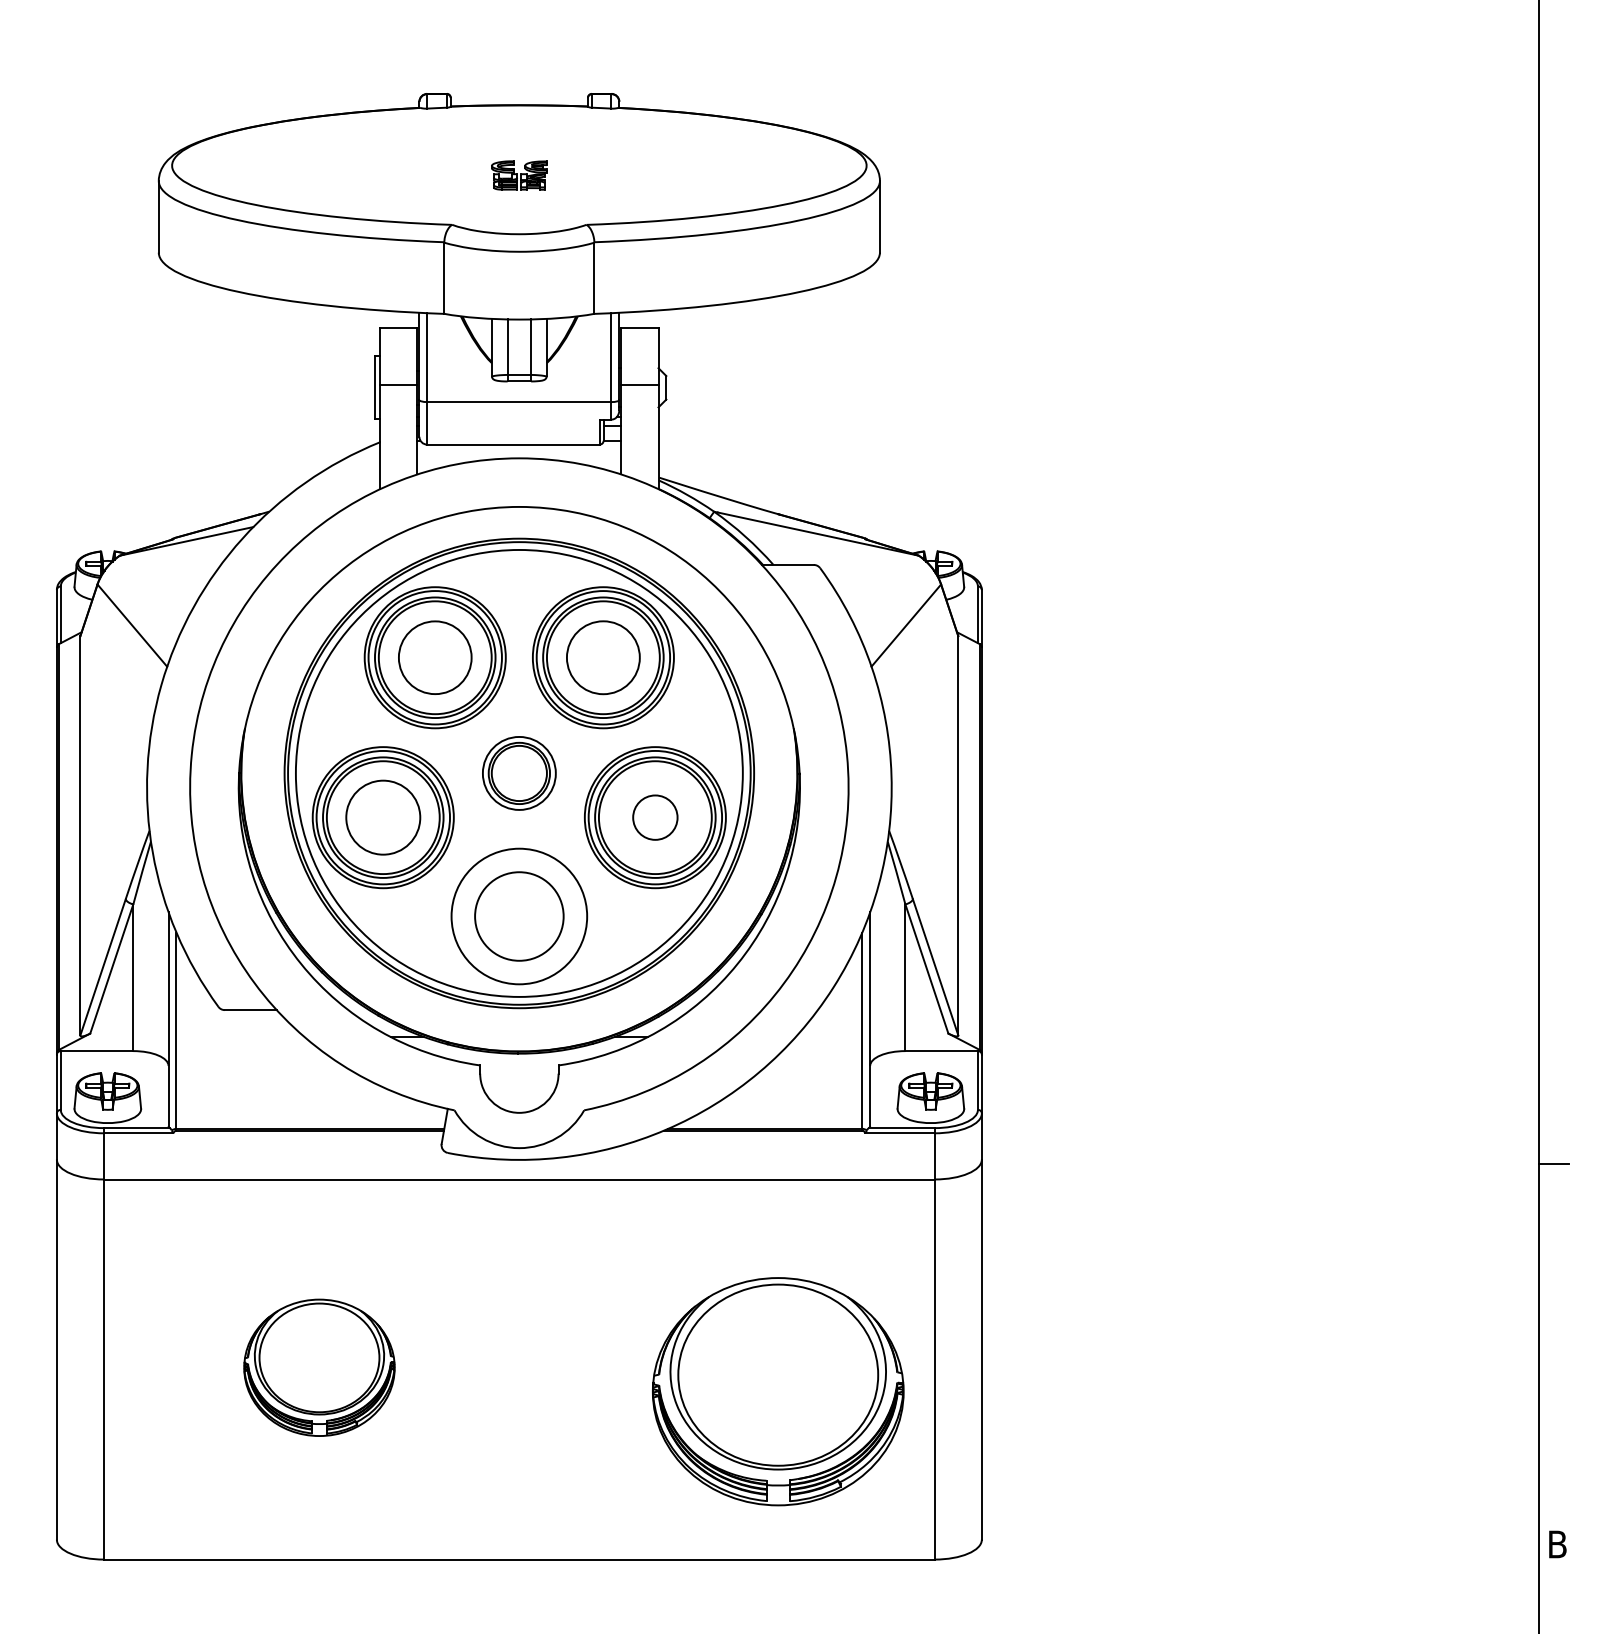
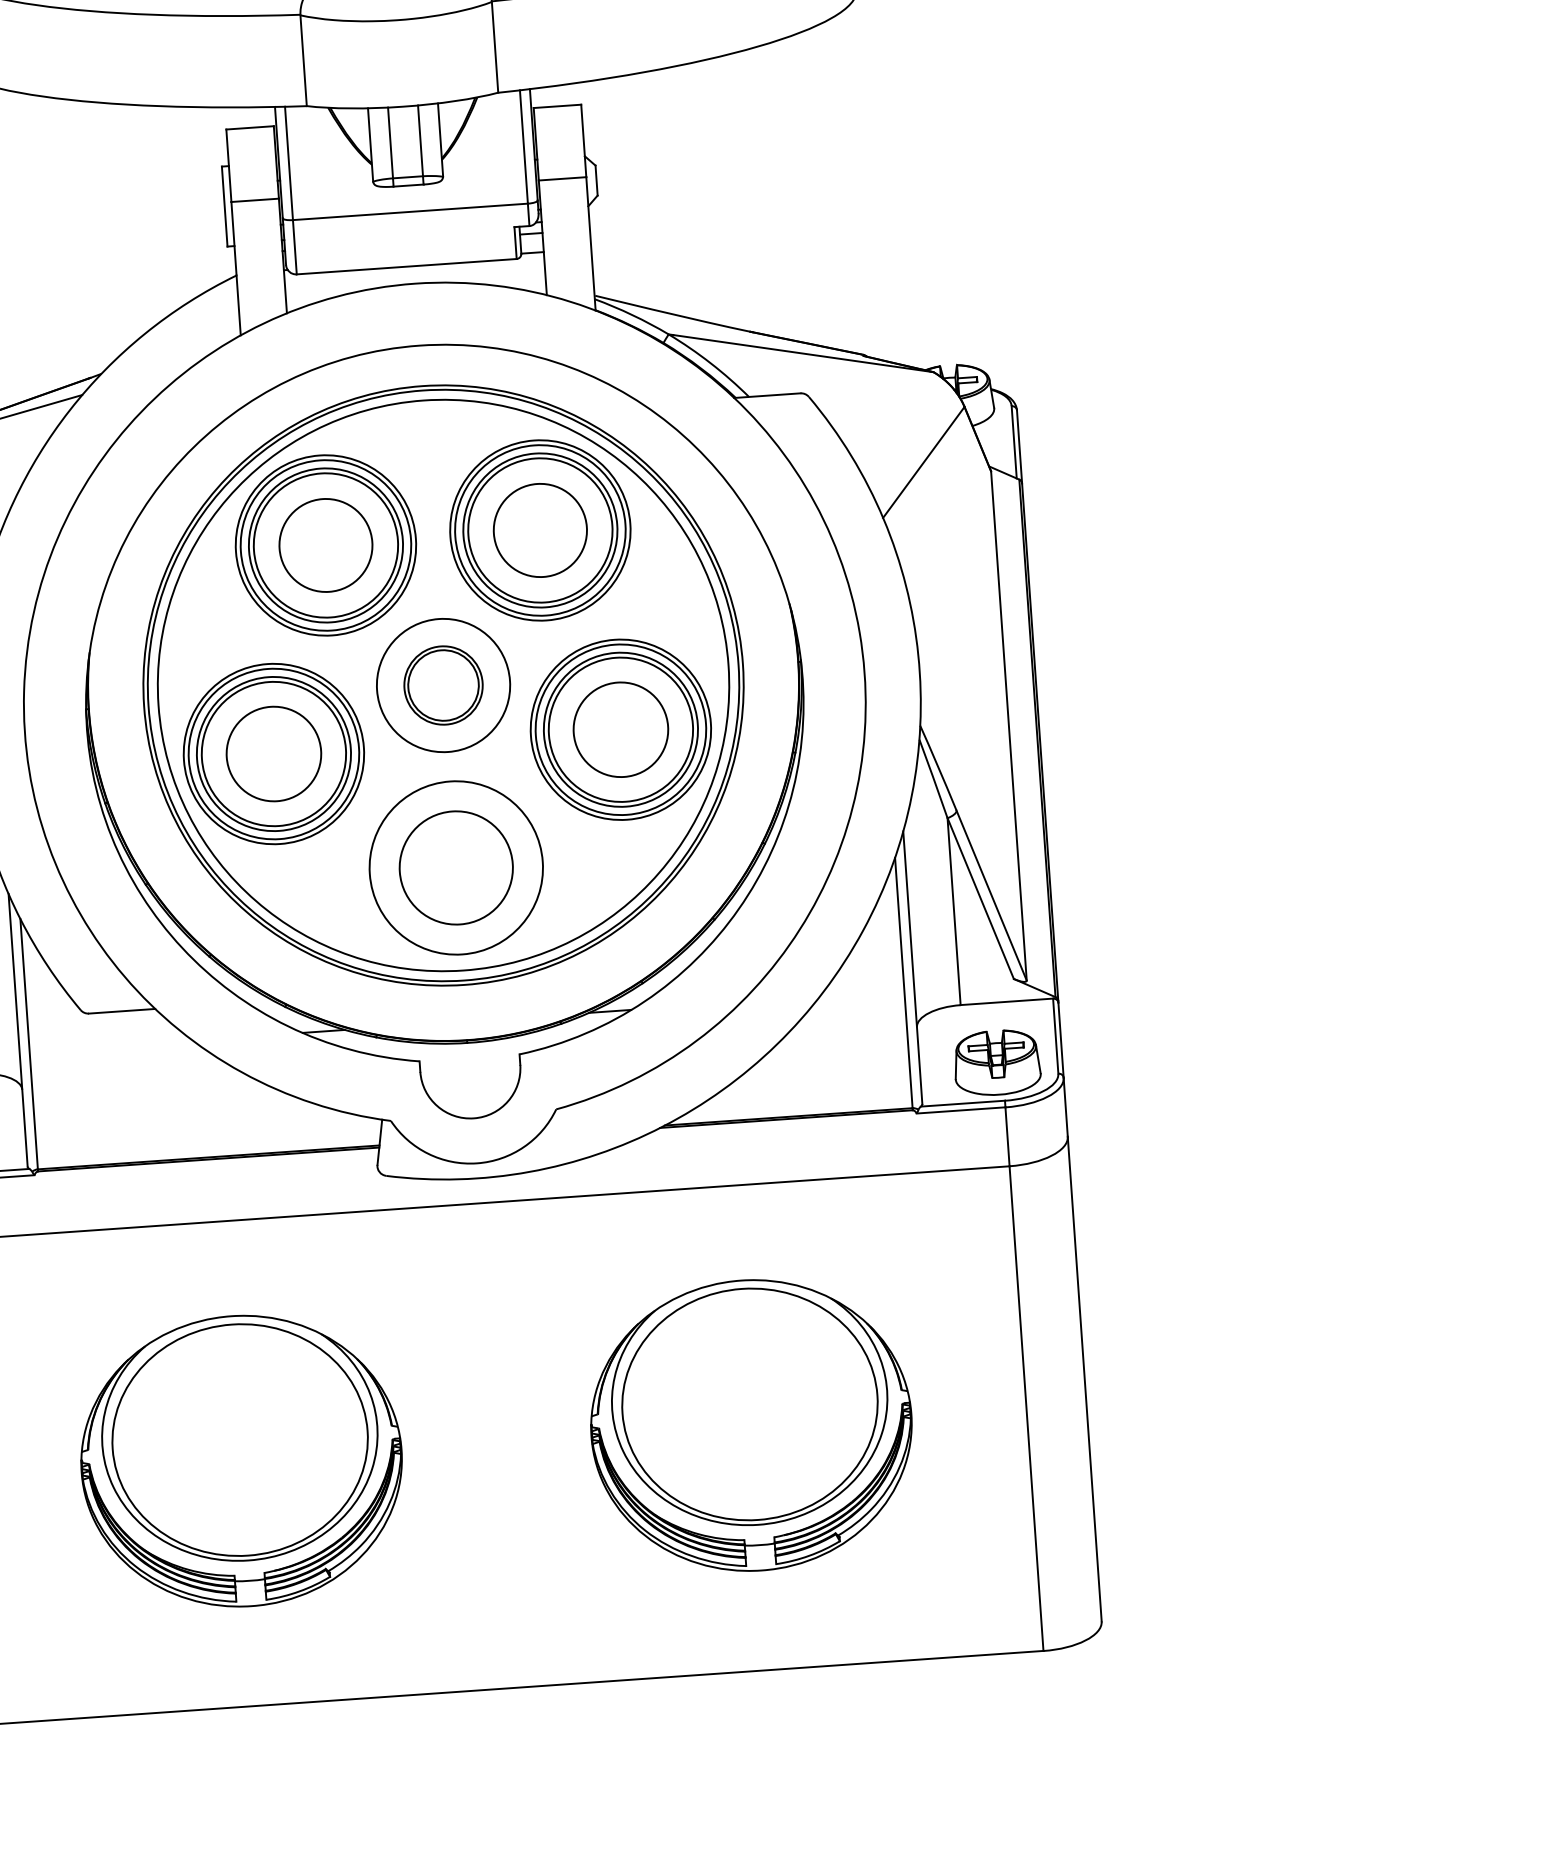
circle: (519, 773) -> (443, 685), size x1.43
circle: (655, 817) -> (621, 729), size x1.67
part: (319, 1367) -> (241, 1460), size x1.67
part: (778, 1391) -> (751, 1425), moved

